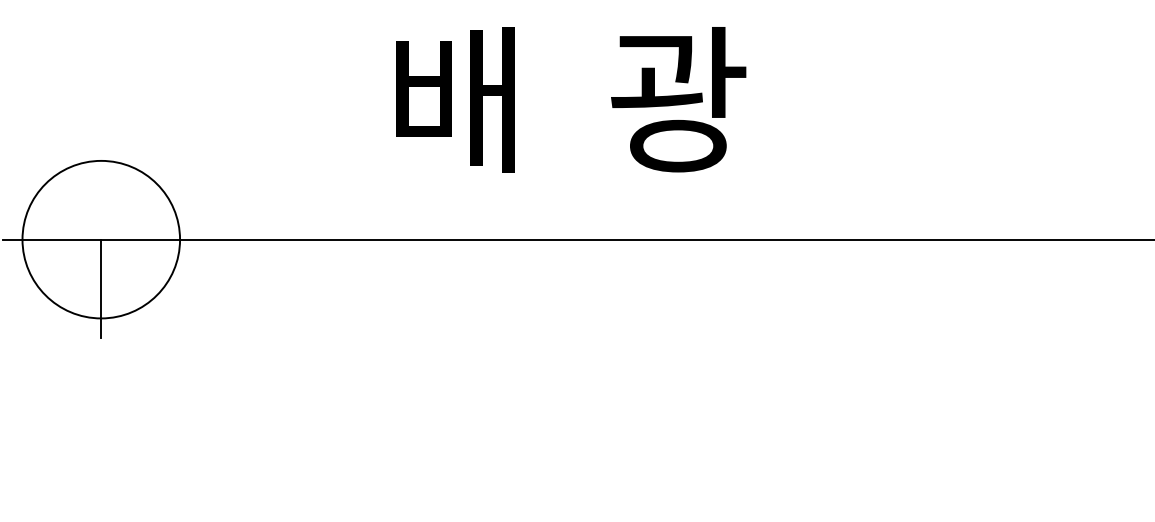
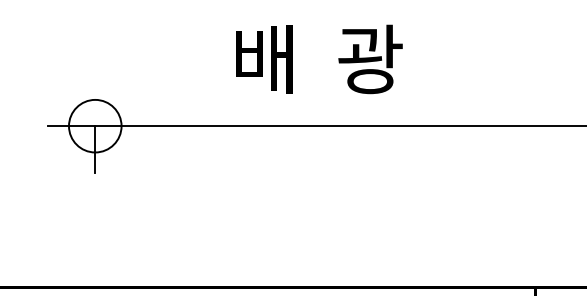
circle: (99, 238) -> (94, 125), size x0.7

